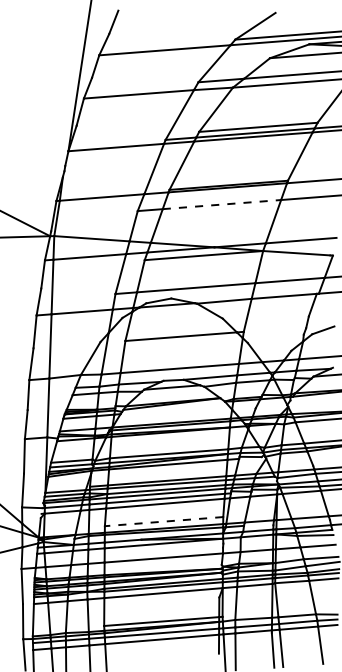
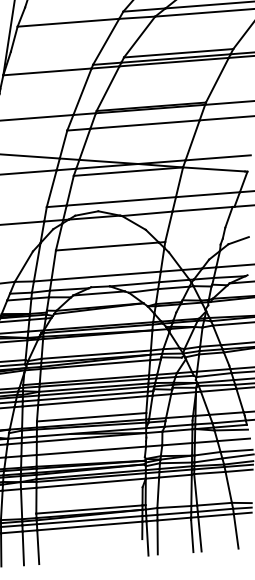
line: (222, 204) -> (145, 124), dashed -> solid
line: (163, 521) -> (91, 417), dashed -> solid

